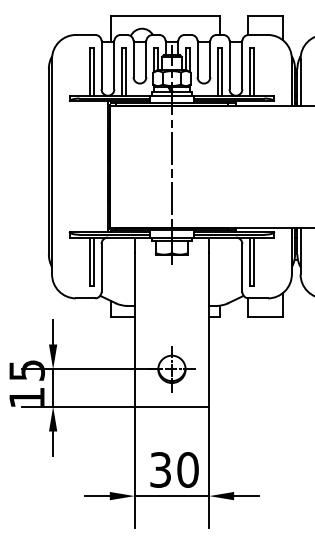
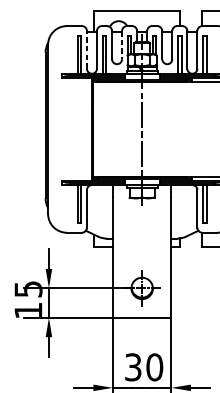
line: (146, 59) -> (122, 45), solid -> dashed
line: (101, 65) -> (86, 50), solid -> dashed

